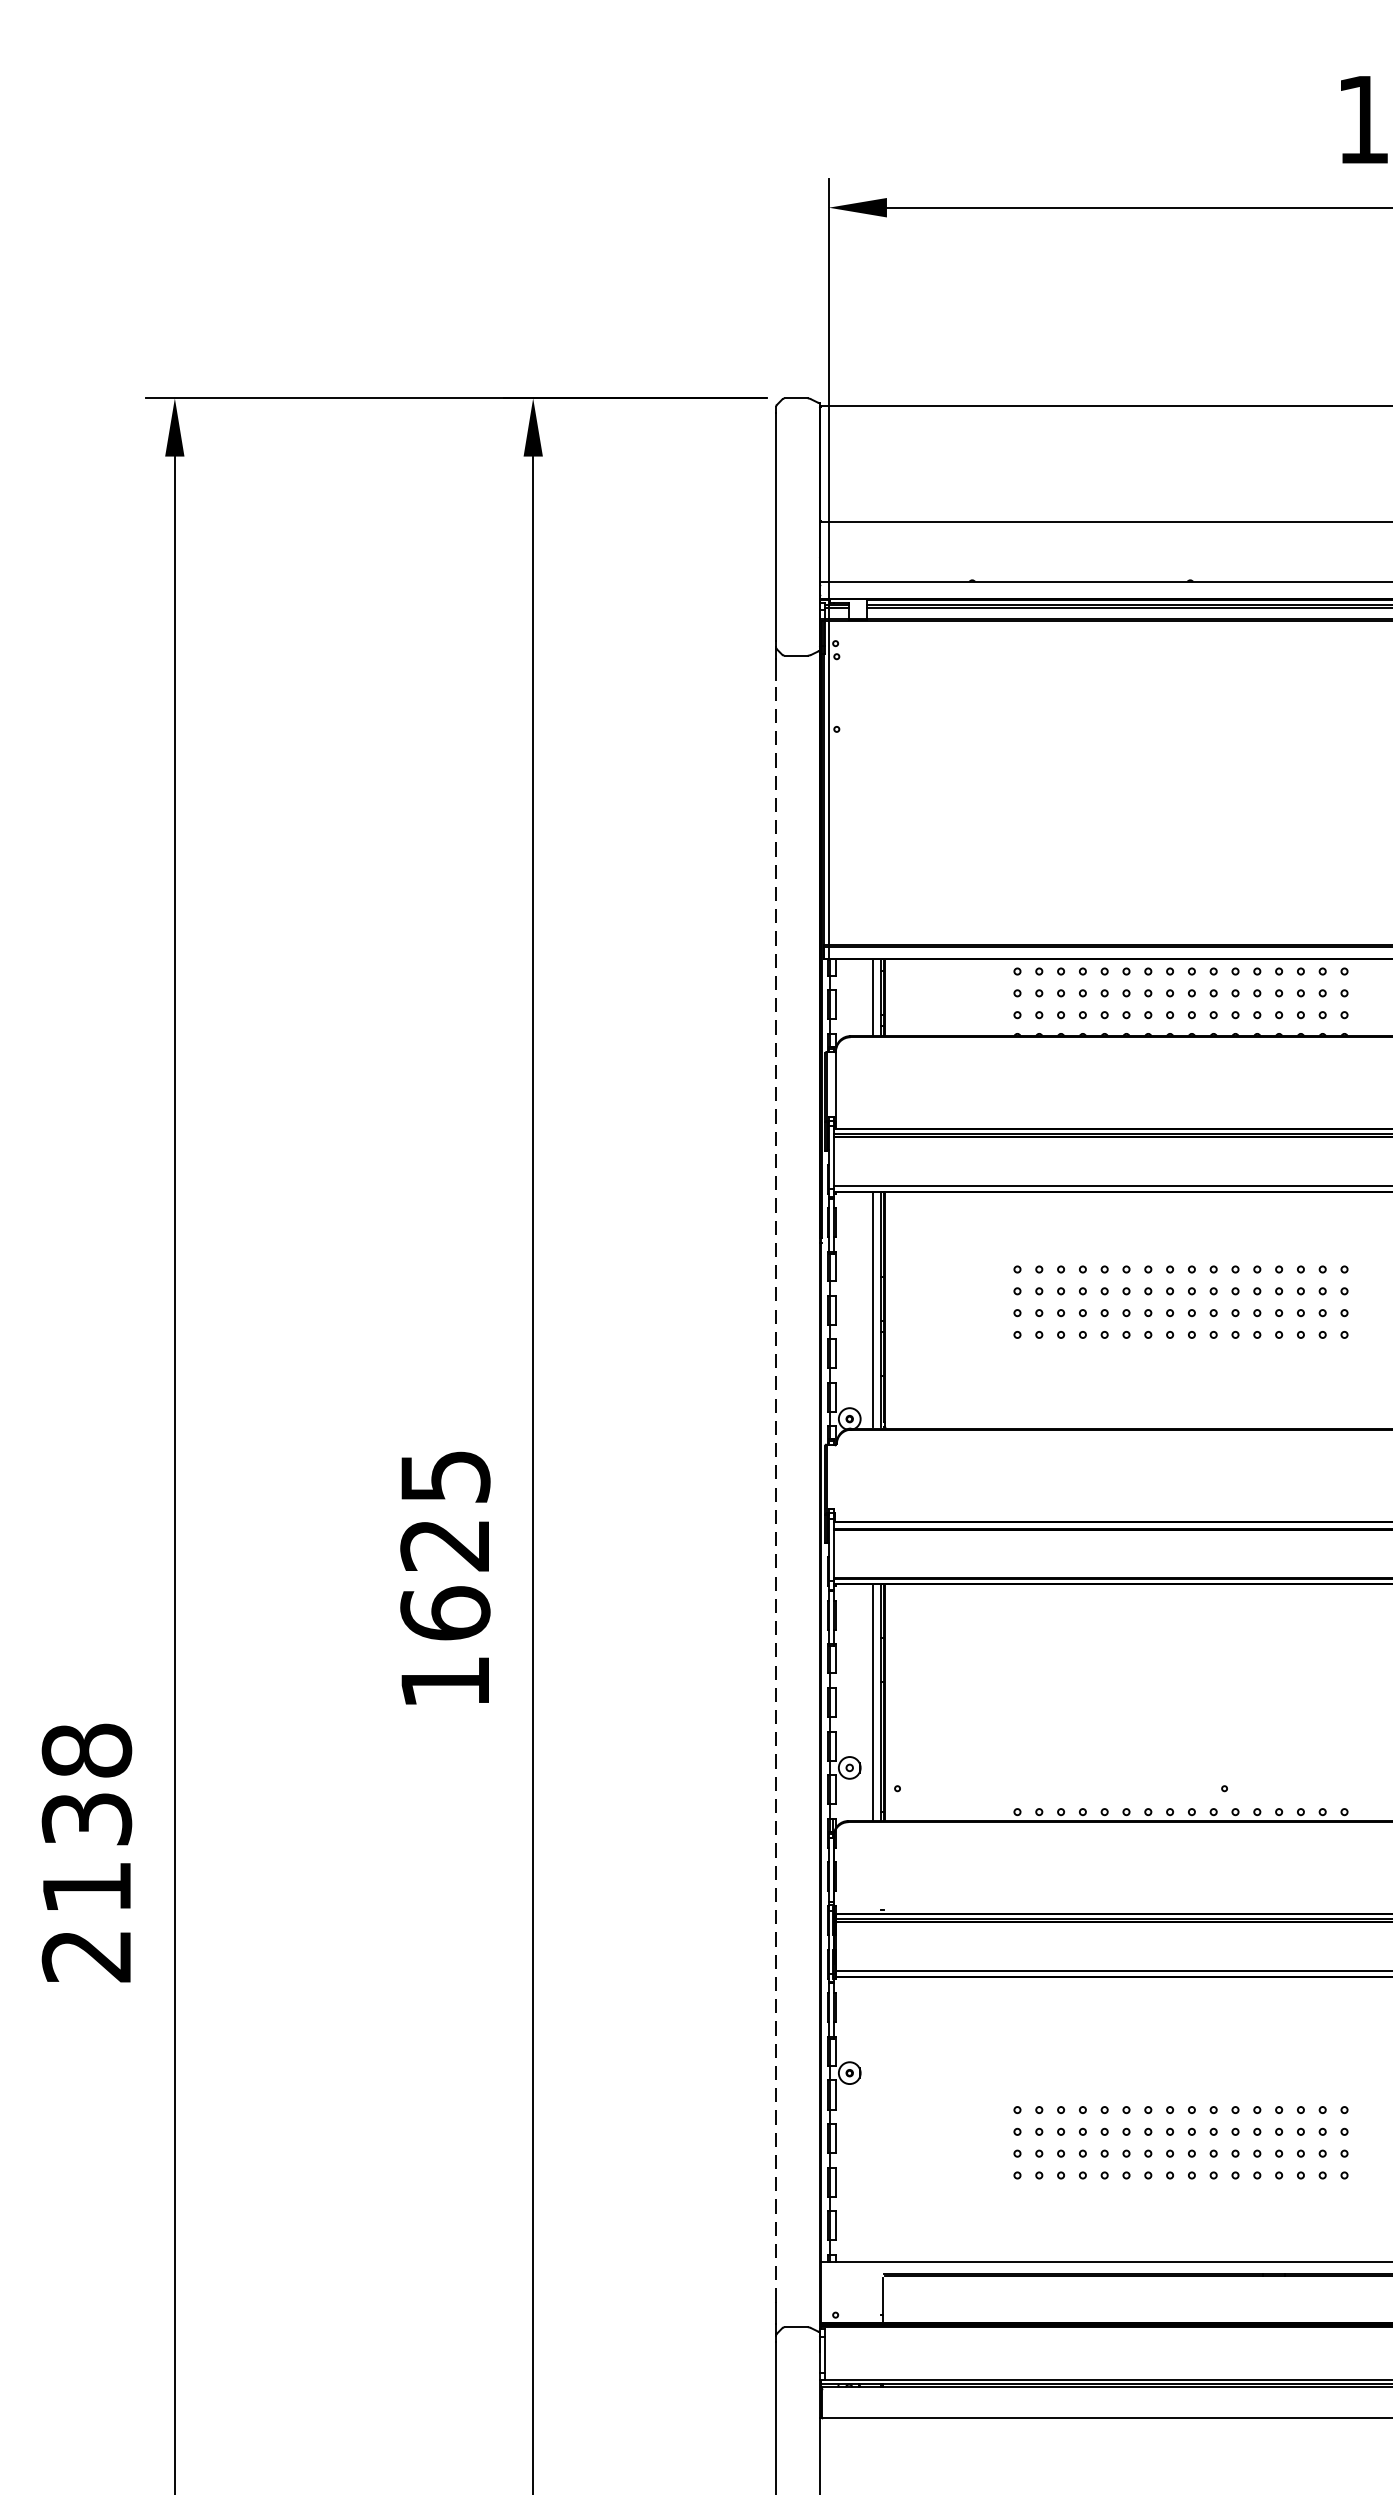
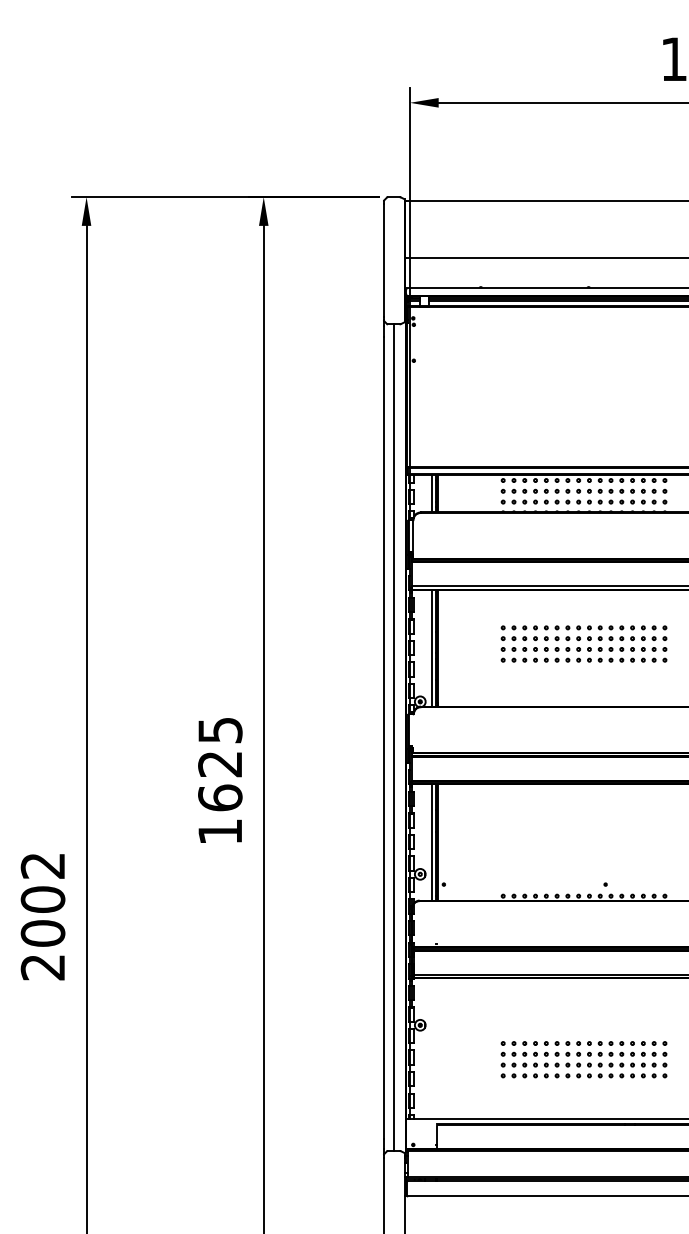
line: (775, 1491) -> (383, 737), dashed -> solid
line: (795, 1491) -> (393, 737), added
text: (85, 1818) -> (42, 899), 2138 -> 2002

